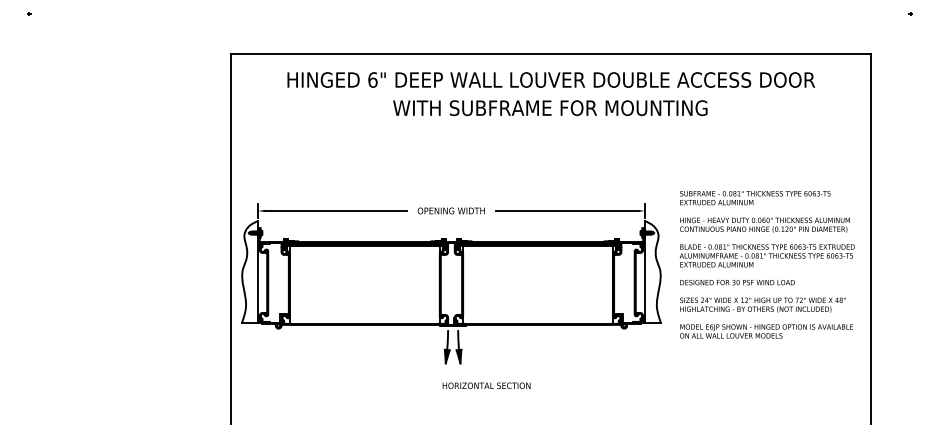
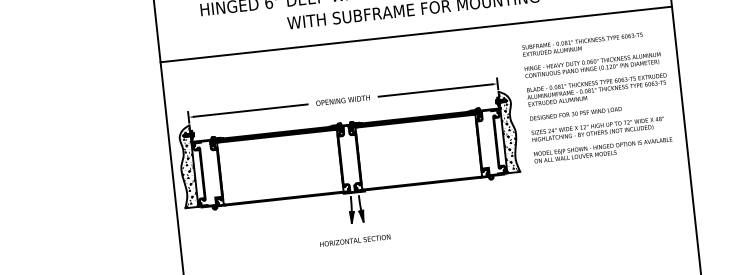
line: (550, 139) -> (416, 34), added
text: (766, 264) -> (597, 96), moved
hatch: (250, 273) -> (187, 168), added
hatch: (652, 273) -> (509, 133), added
text: (486, 385) -> (355, 240), moved

